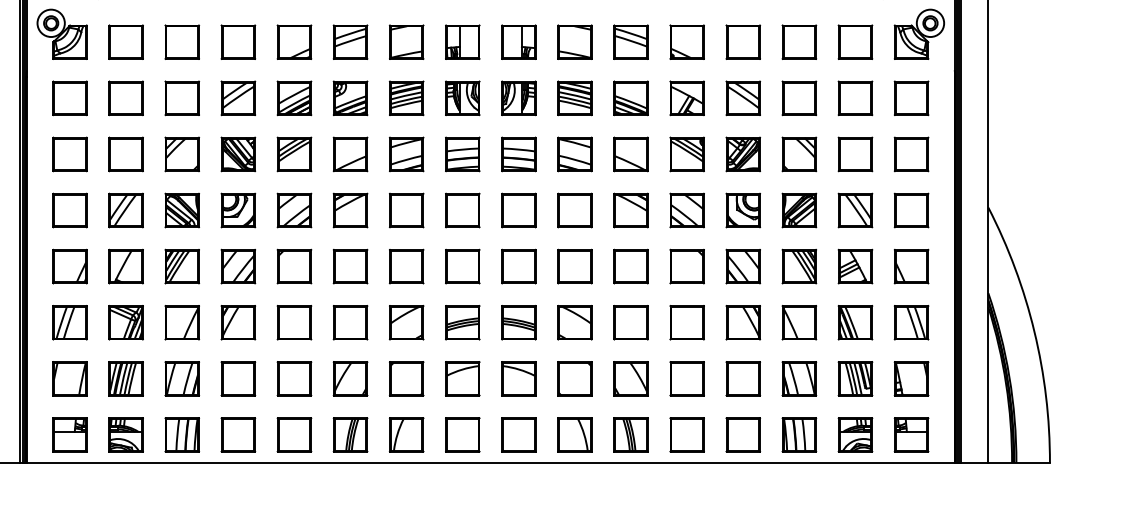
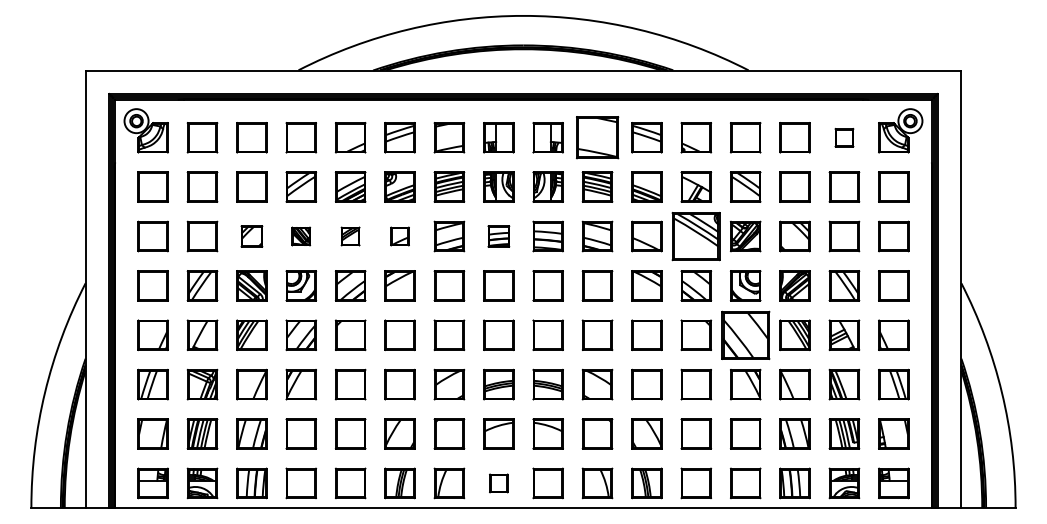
part: (574, 41) -> (597, 137), size x1.4
part: (855, 41) -> (844, 137), size x0.6
part: (181, 154) -> (251, 236), size x0.7
part: (237, 154) -> (300, 236), size x0.6
part: (294, 154) -> (350, 236), size x0.6
part: (349, 154) -> (399, 236), size x0.6
part: (462, 154) -> (498, 236), size x0.7
part: (687, 154) -> (696, 236), size x1.6
part: (743, 265) -> (745, 334), size x1.6
part: (462, 435) -> (498, 483), size x0.6

